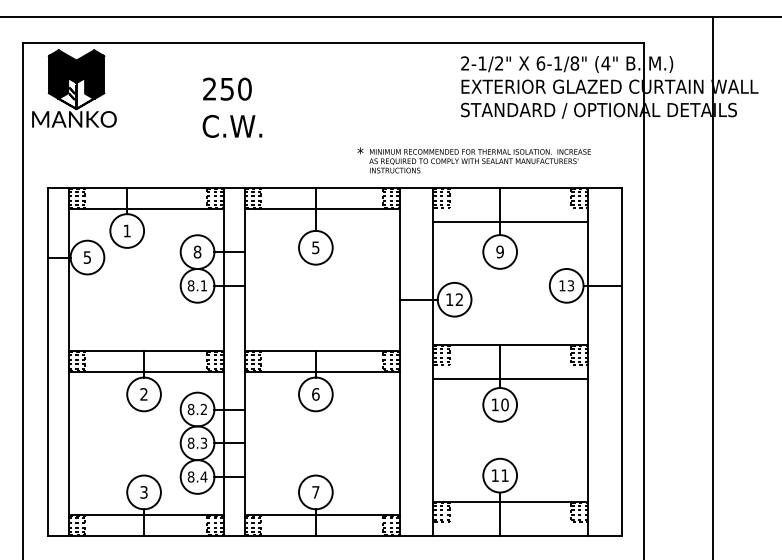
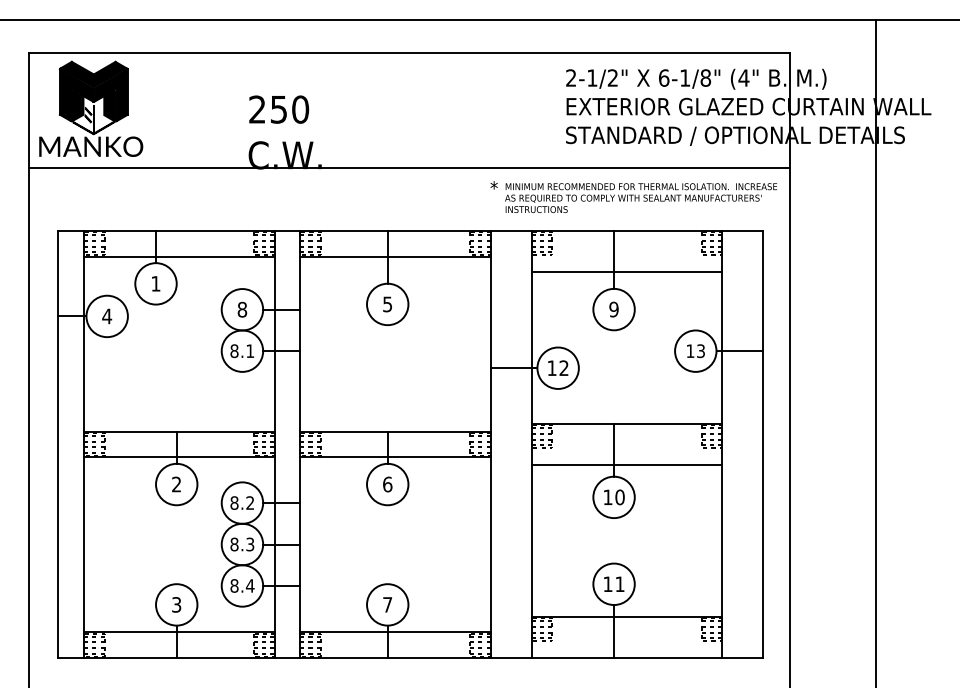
line: (333, 137) -> (409, 168), added
text: (473, 160) -> (632, 197), moved
text: (87, 257) -> (107, 316), 5 -> 4

